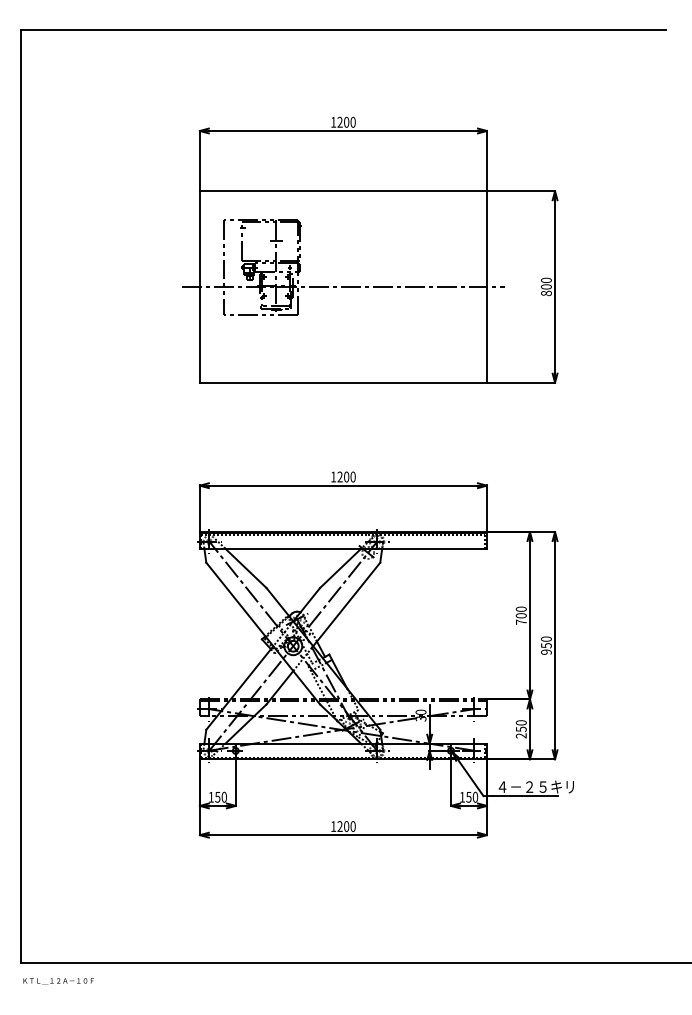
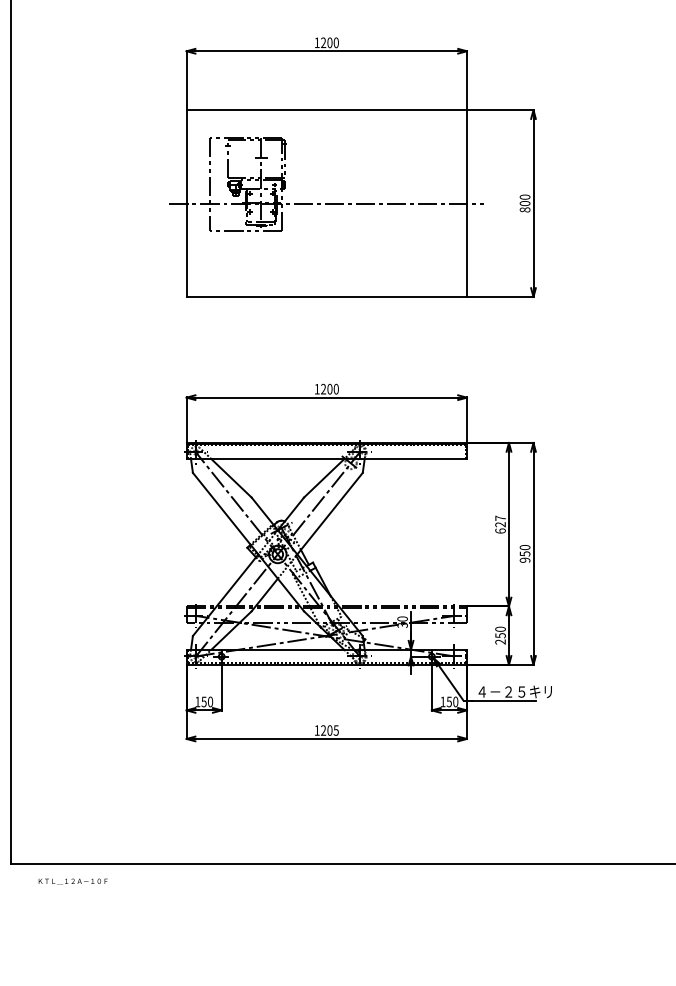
text: (520, 615) -> (499, 524), 700 -> 627
text: (352, 826) -> (335, 730), 1200 -> 1205
text: (58, 981) -> (72, 881), moved

